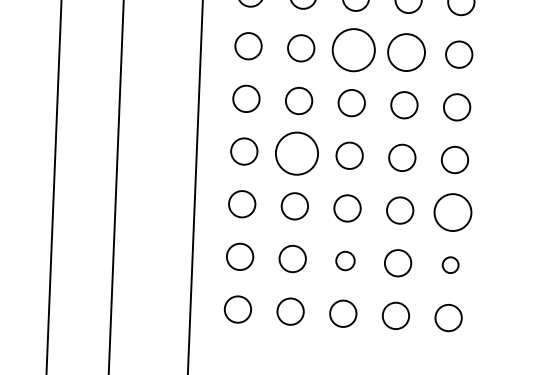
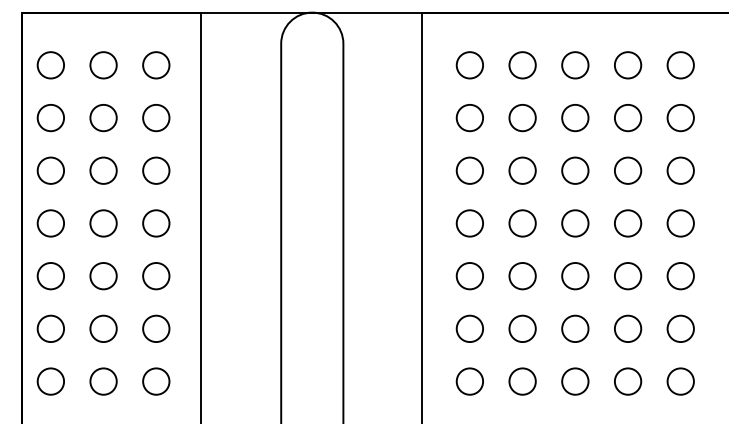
circle: (354, 50) -> (575, 118), size x0.62
circle: (406, 52) -> (627, 117), size x0.71
circle: (296, 153) -> (522, 223), size x0.62
circle: (452, 213) -> (680, 276), size x0.71
circle: (345, 260) -> (575, 328), size x1.43
circle: (450, 264) -> (680, 328), size x1.67

